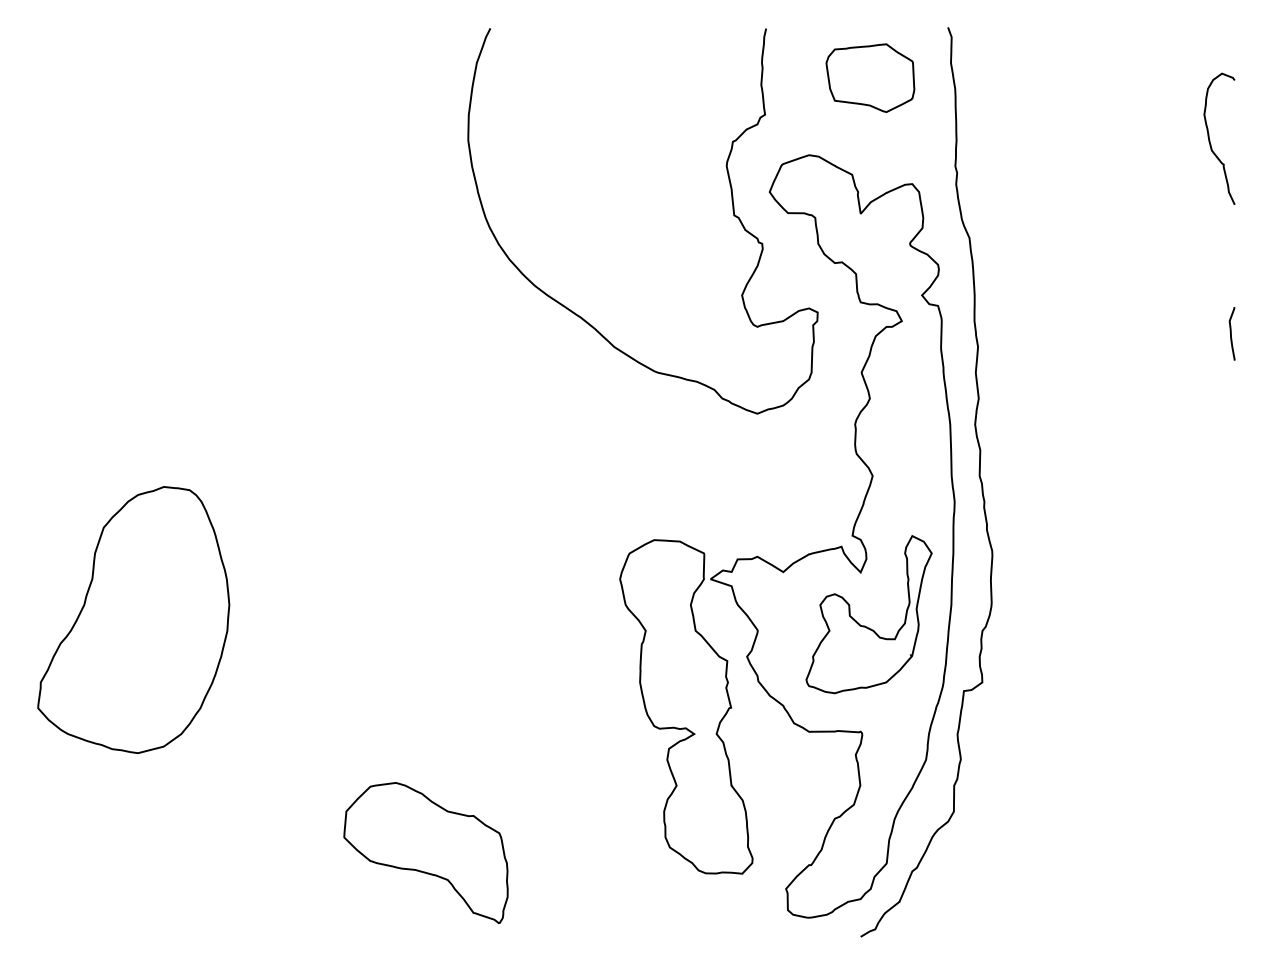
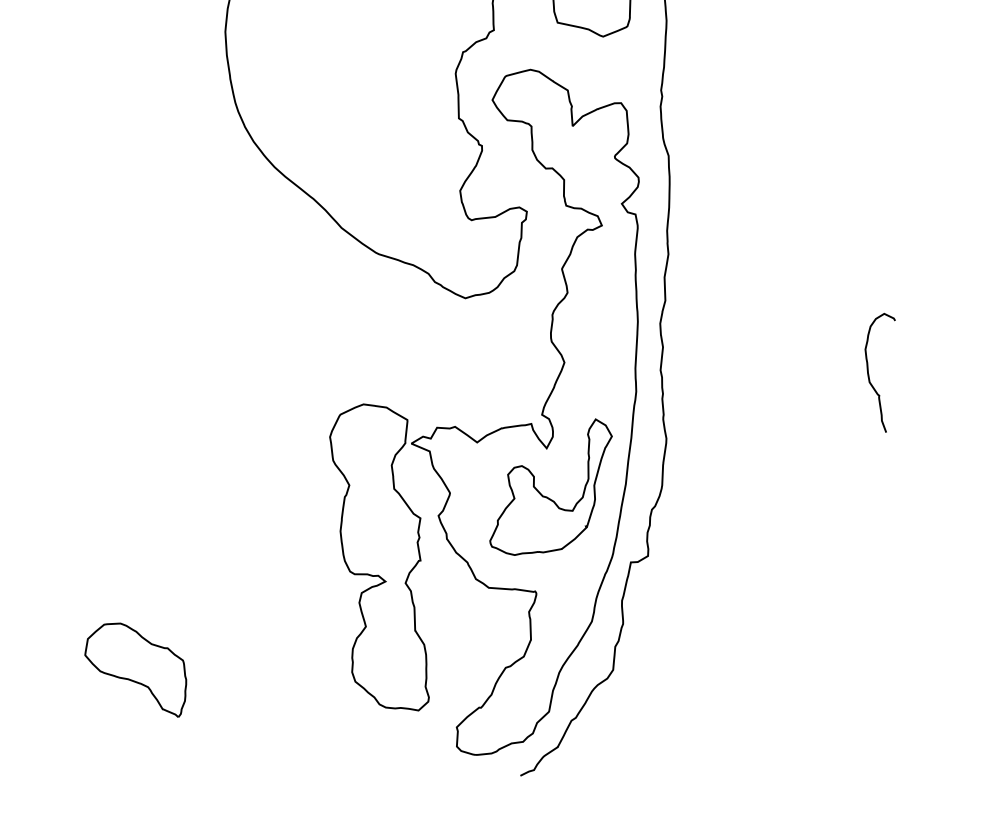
curve: (1210, 140) -> (869, 373), moved
curve: (1231, 333) -> (897, 260), removed
part: (425, 853) -> (135, 669), size x0.7

